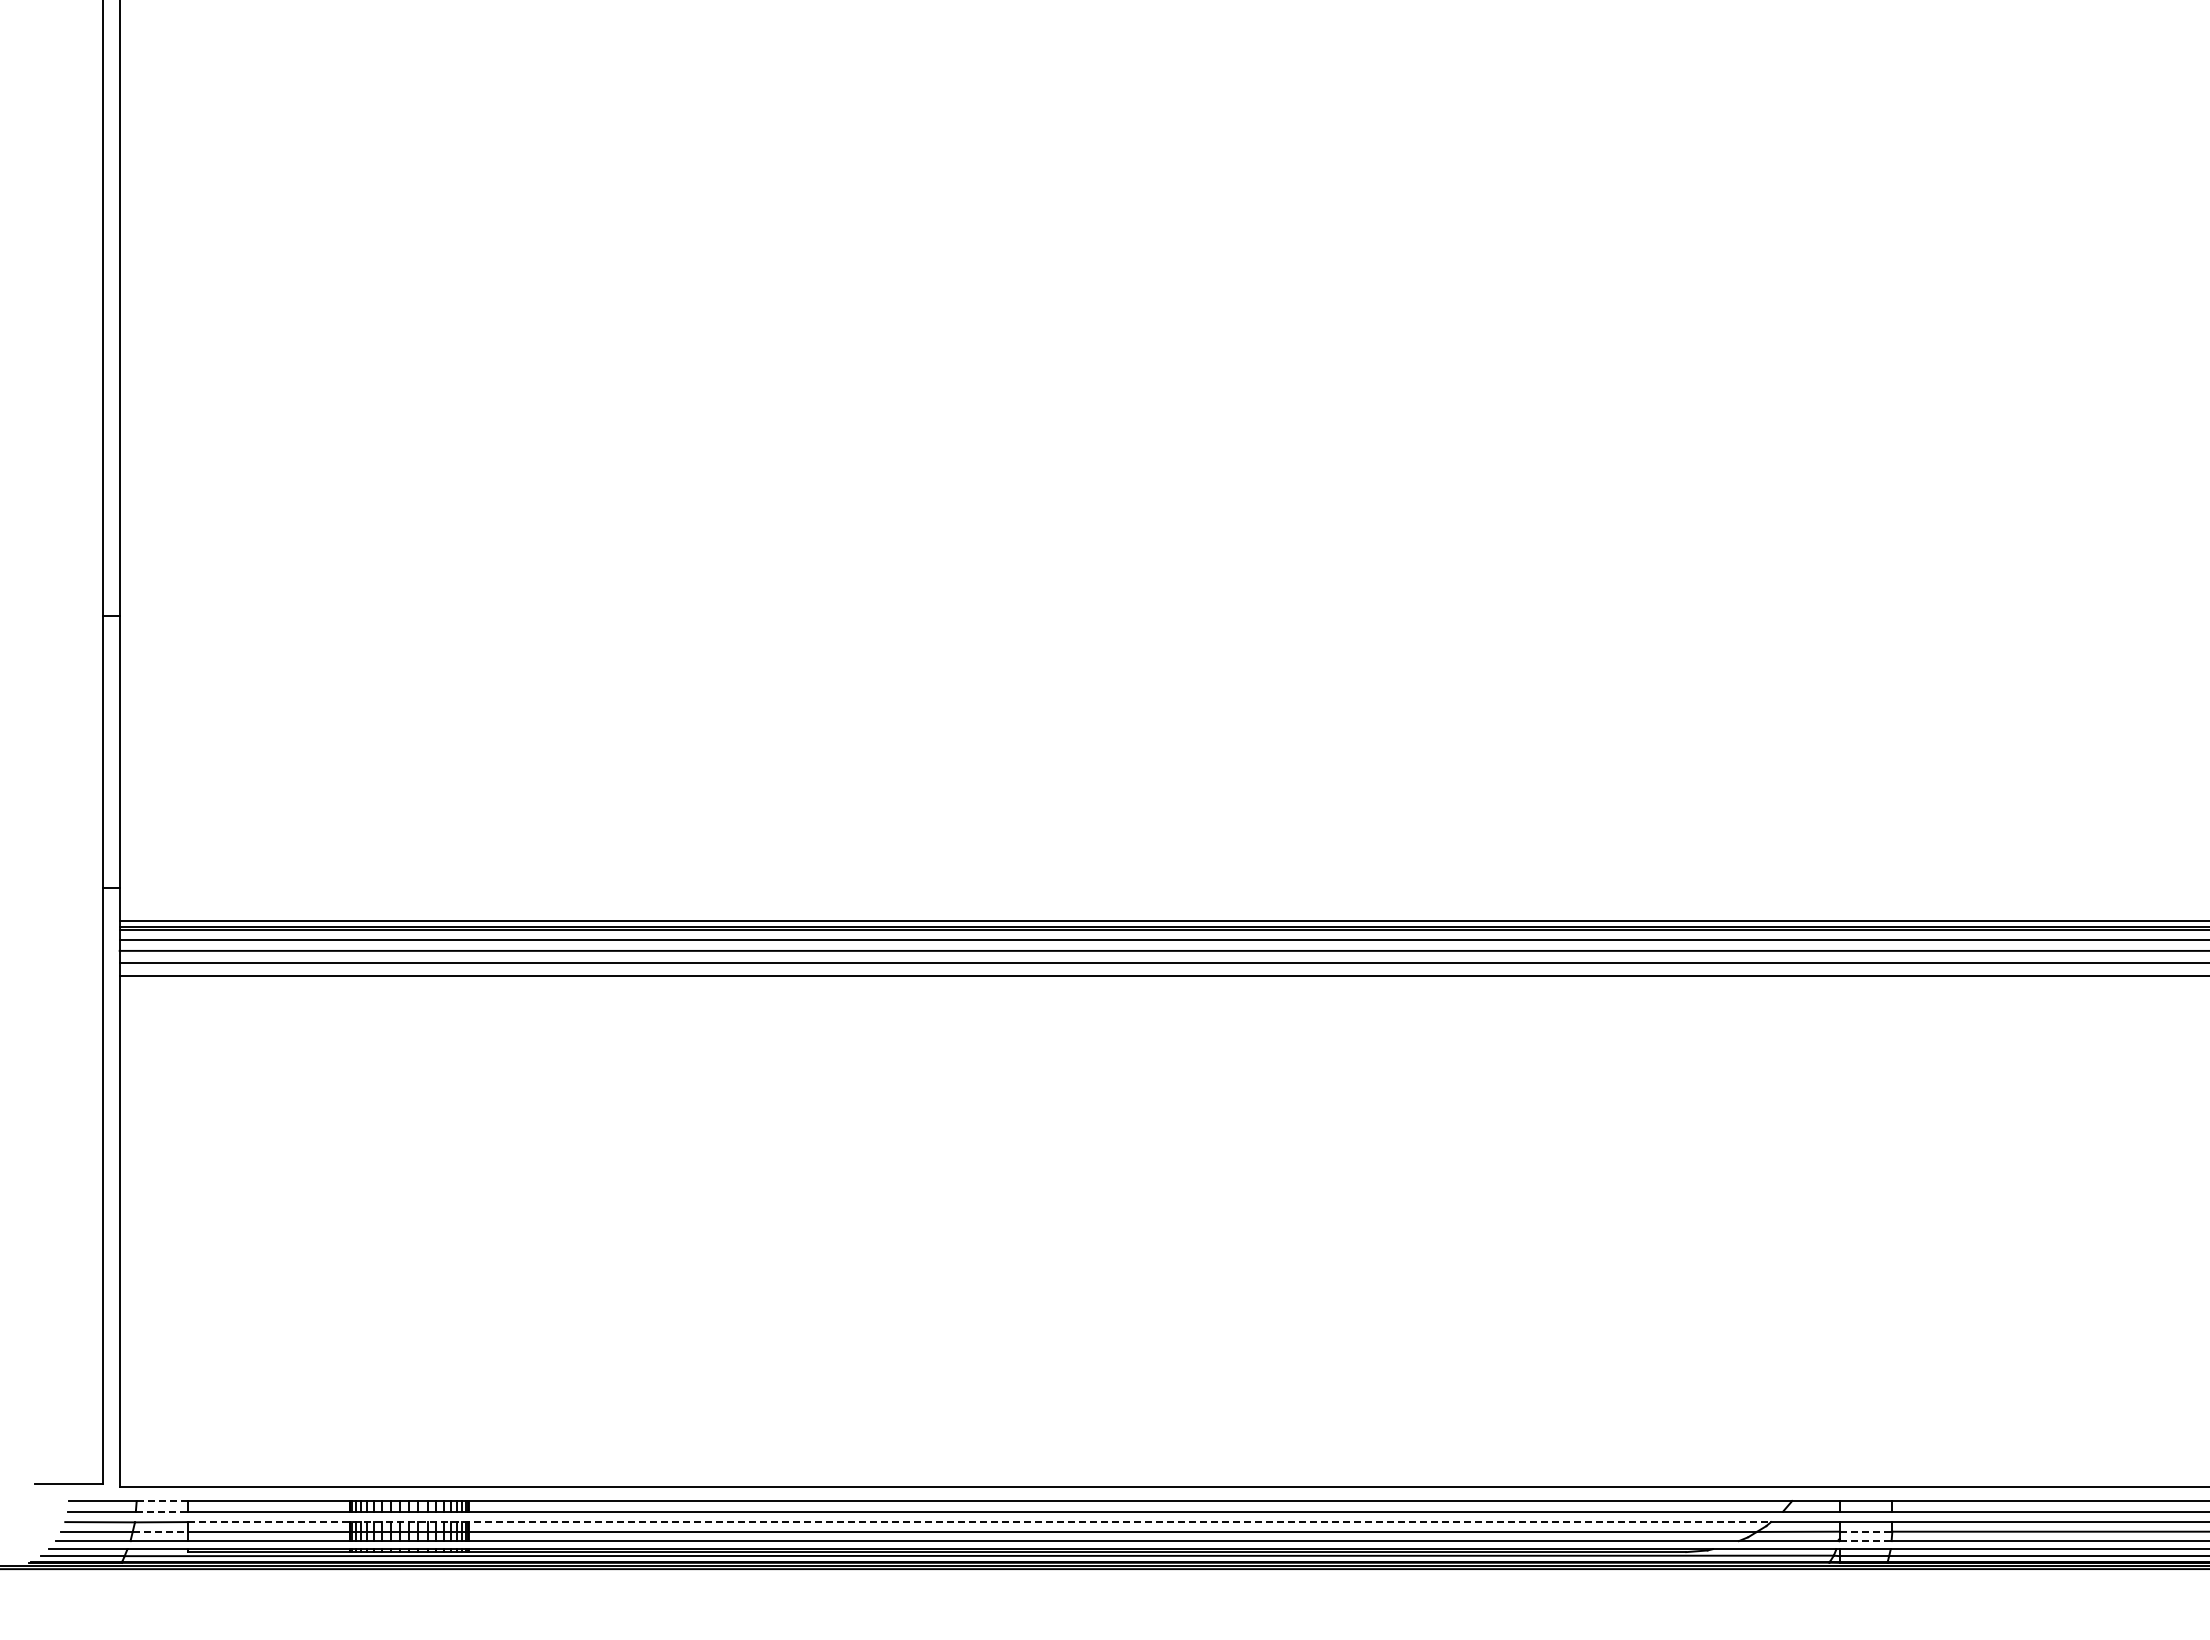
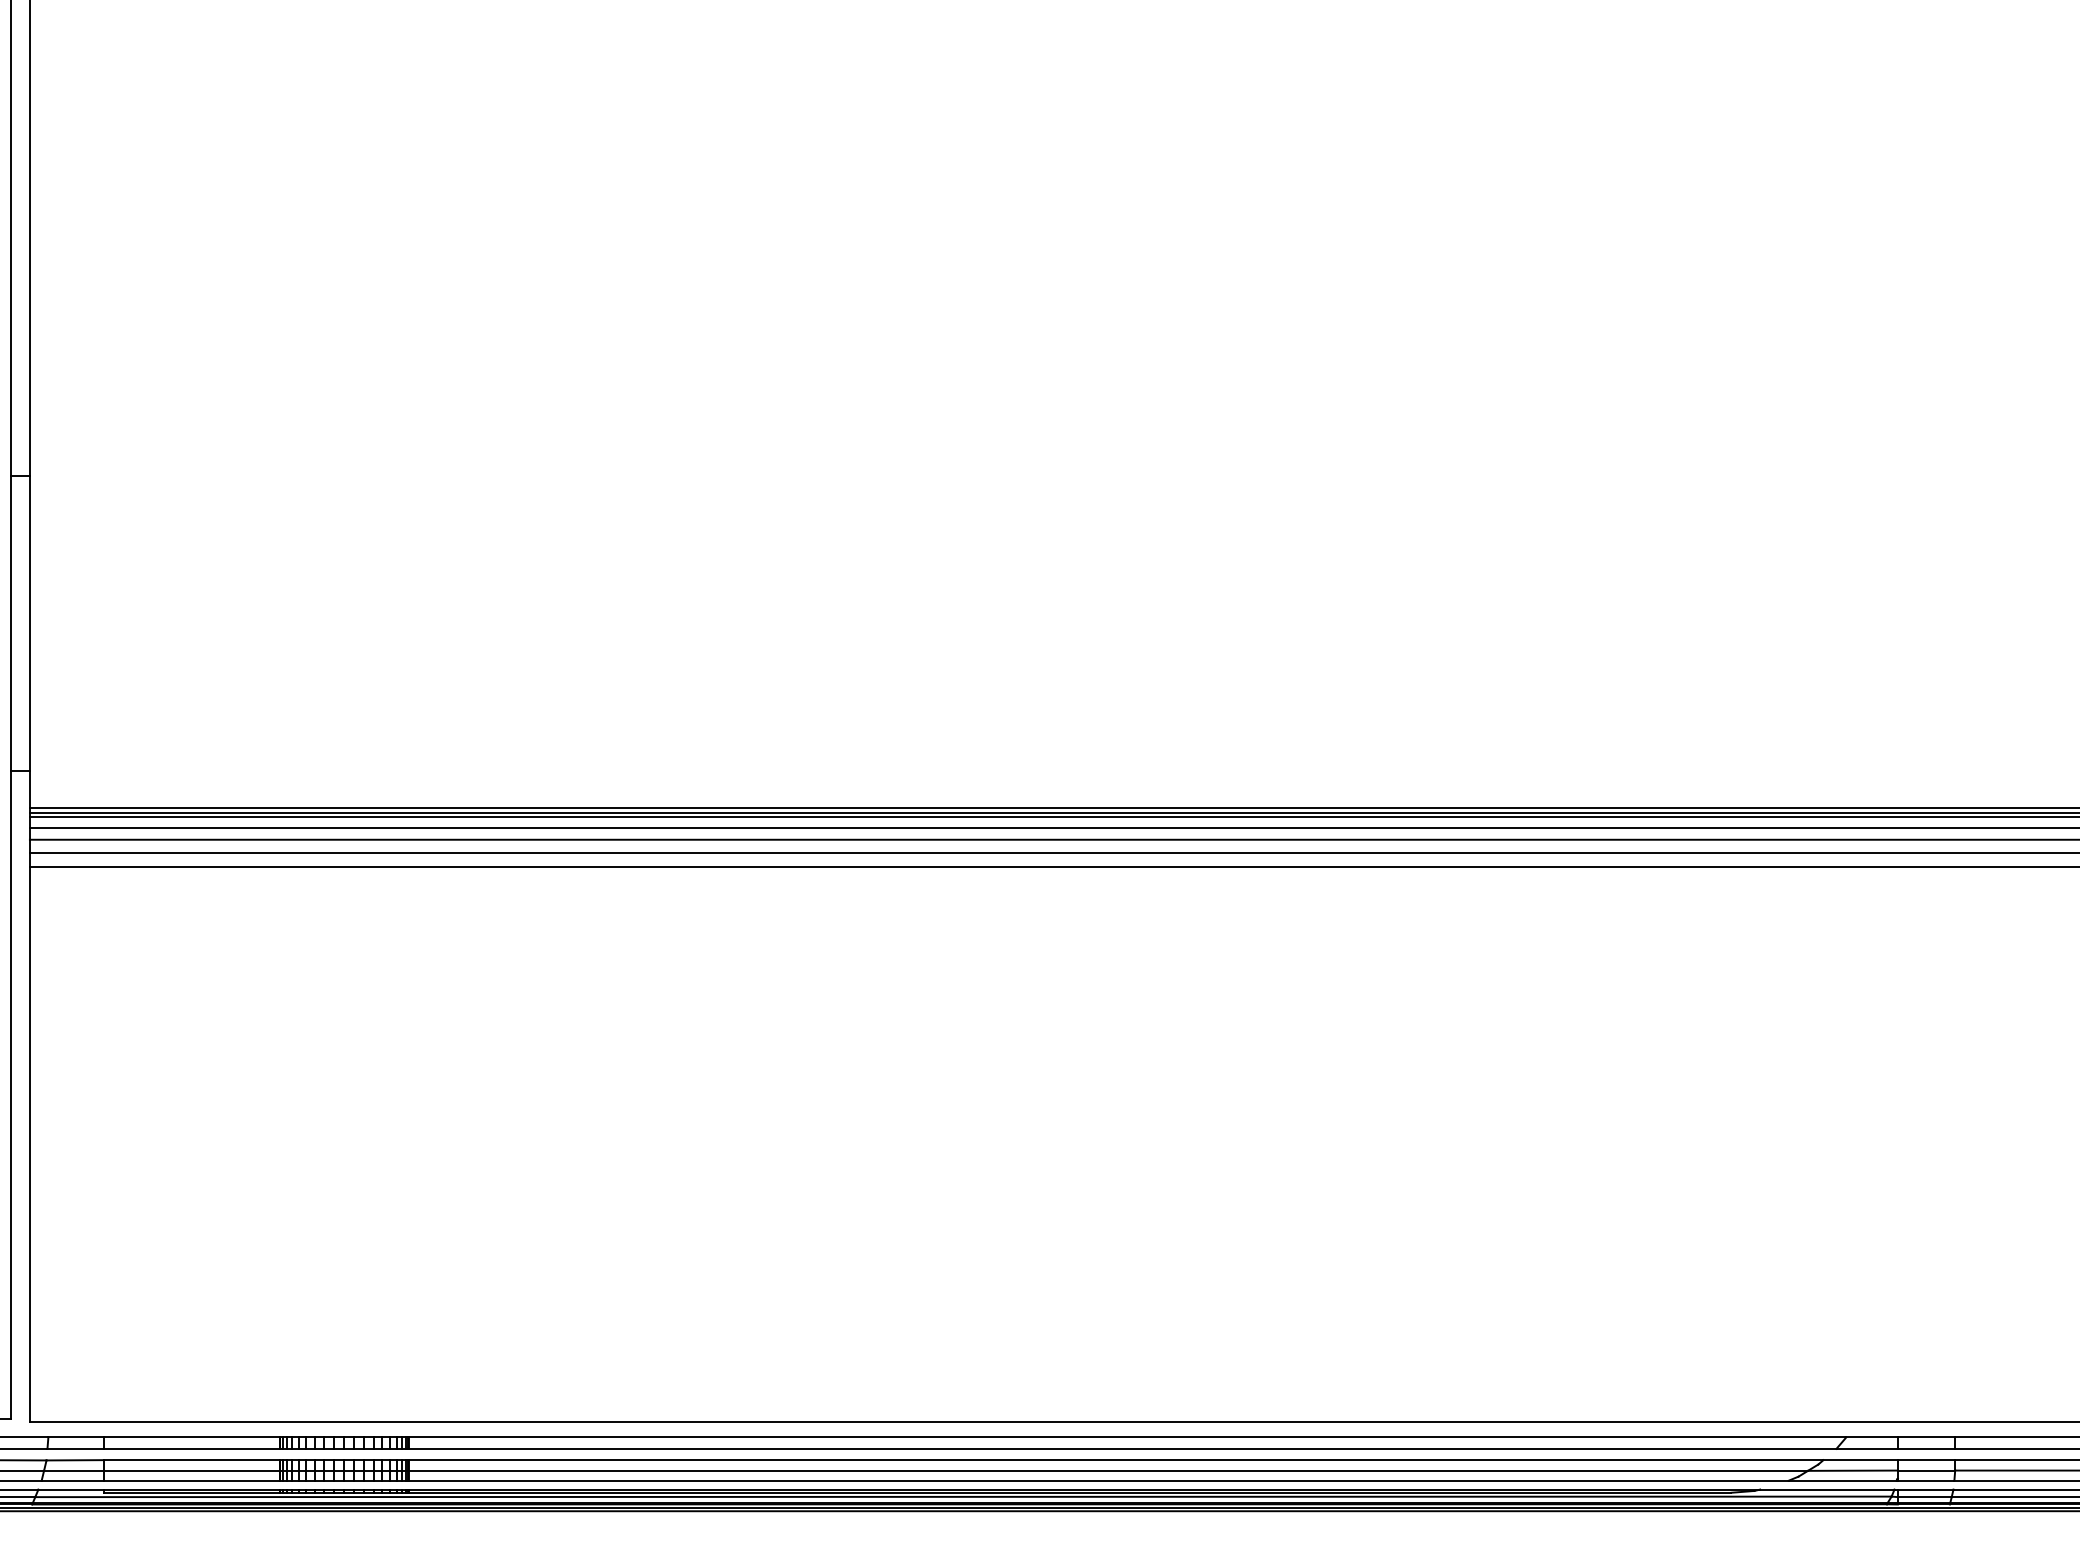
line: (162, 1501) -> (76, 1437), dashed -> solid
line: (161, 1511) -> (75, 1448), dashed -> solid
line: (979, 1522) -> (963, 1460), dashed -> solid
line: (160, 1531) -> (74, 1470), dashed -> solid
line: (1866, 1531) -> (1927, 1470), dashed -> solid
line: (1866, 1541) -> (1927, 1481), dashed -> solid

